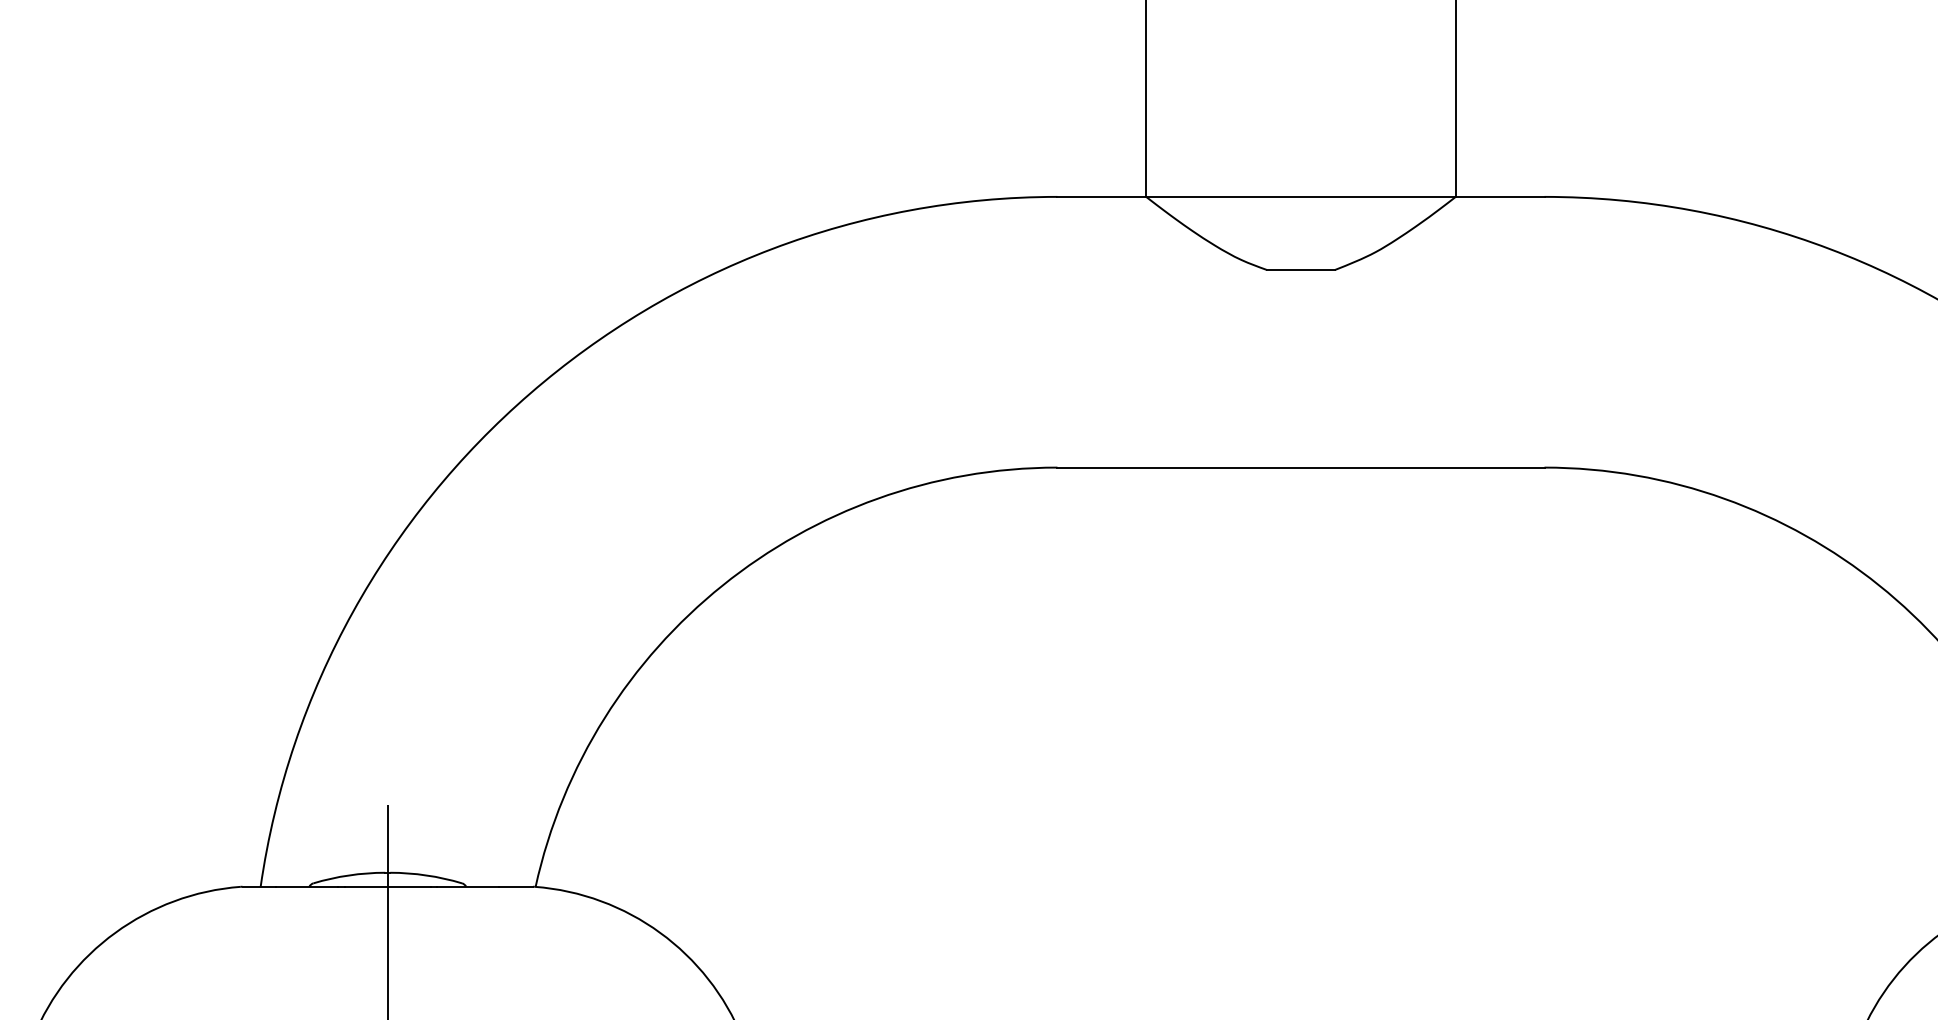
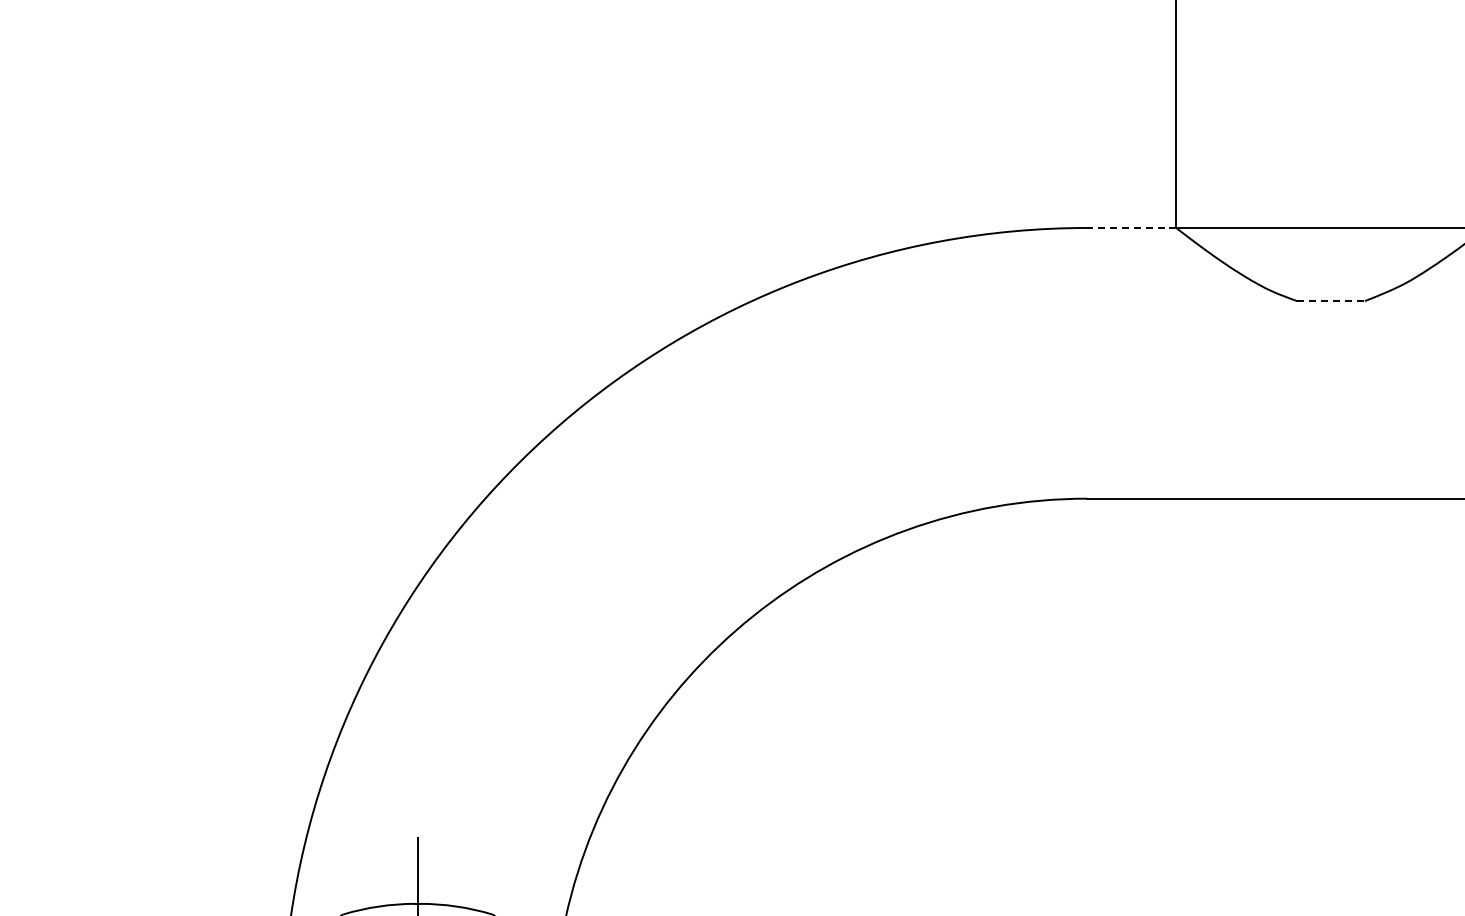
line: (1101, 196) -> (1131, 227), solid -> dashed
line: (1301, 270) -> (1331, 301), solid -> dashed

